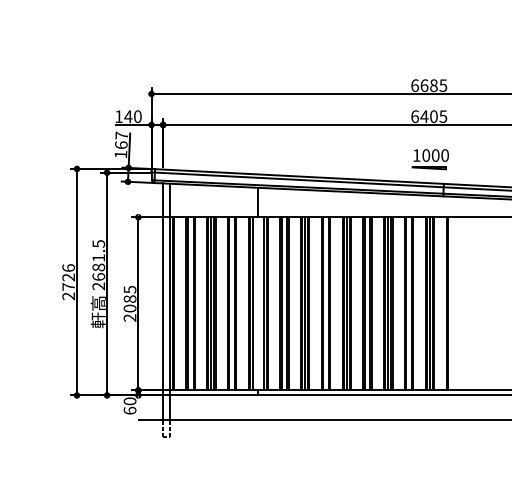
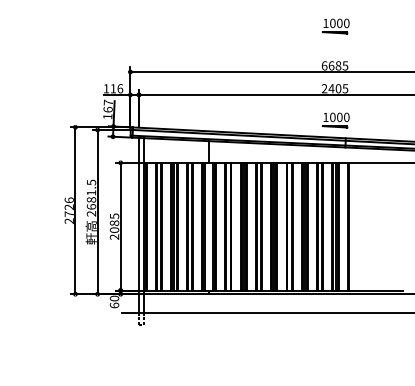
part: (429, 32) -> (335, 26), added
text: (132, 116) -> (116, 88), 140 -> 116
text: (414, 116) -> (324, 88), 6405 -> 2405

